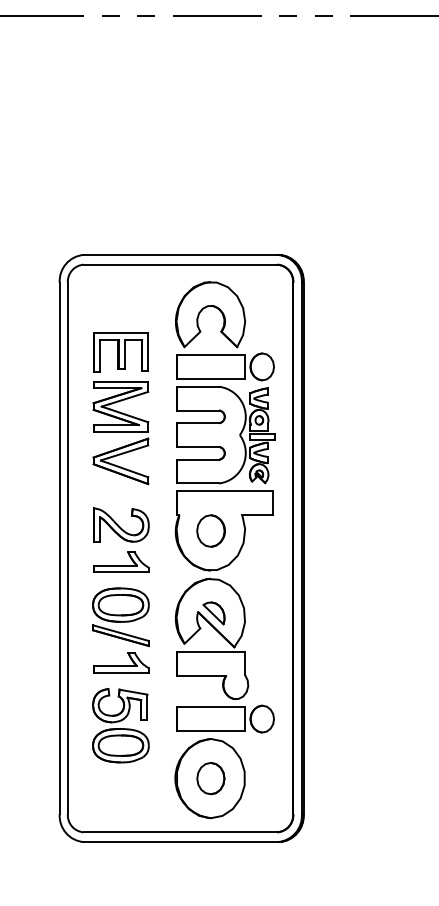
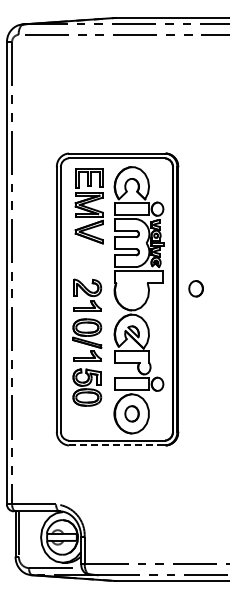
part: (119, 409) -> (88, 206), moved
part: (209, 530) -> (195, 288), moved
line: (181, 842) -> (117, 445), solid -> dashed

